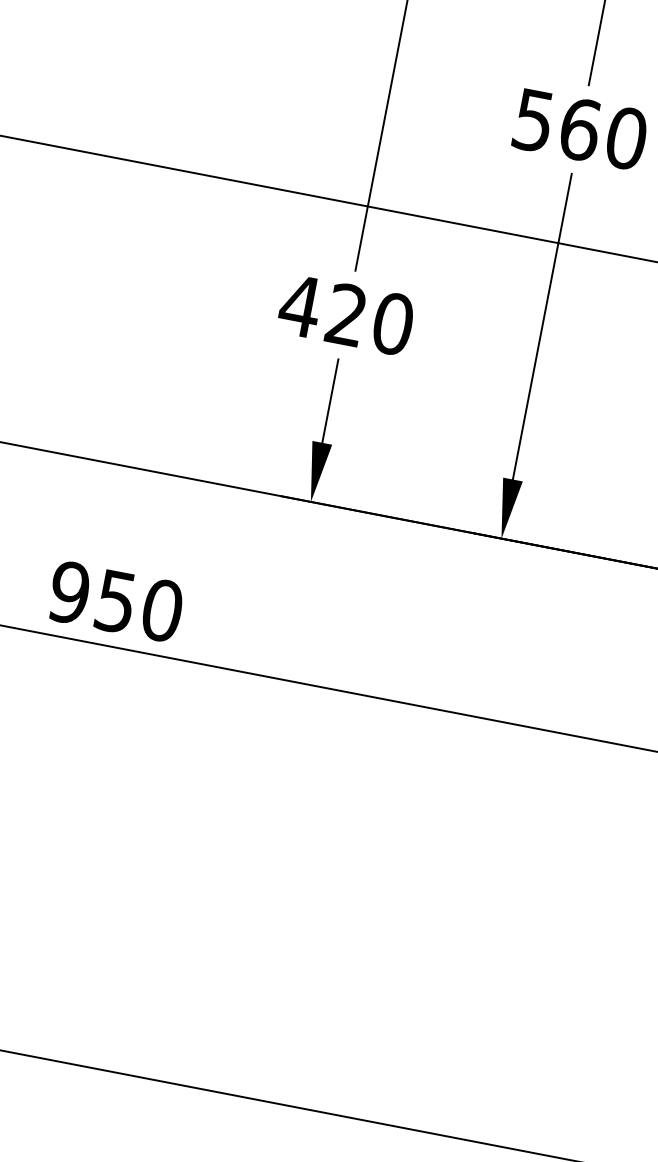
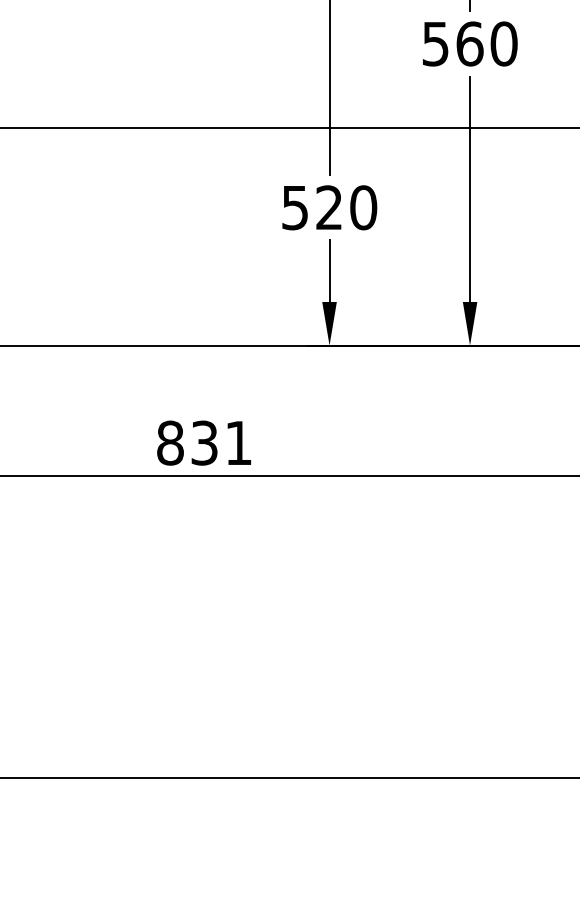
text: (299, 306) -> (294, 208), 420 -> 520
text: (115, 600) -> (204, 442), 950 -> 831

